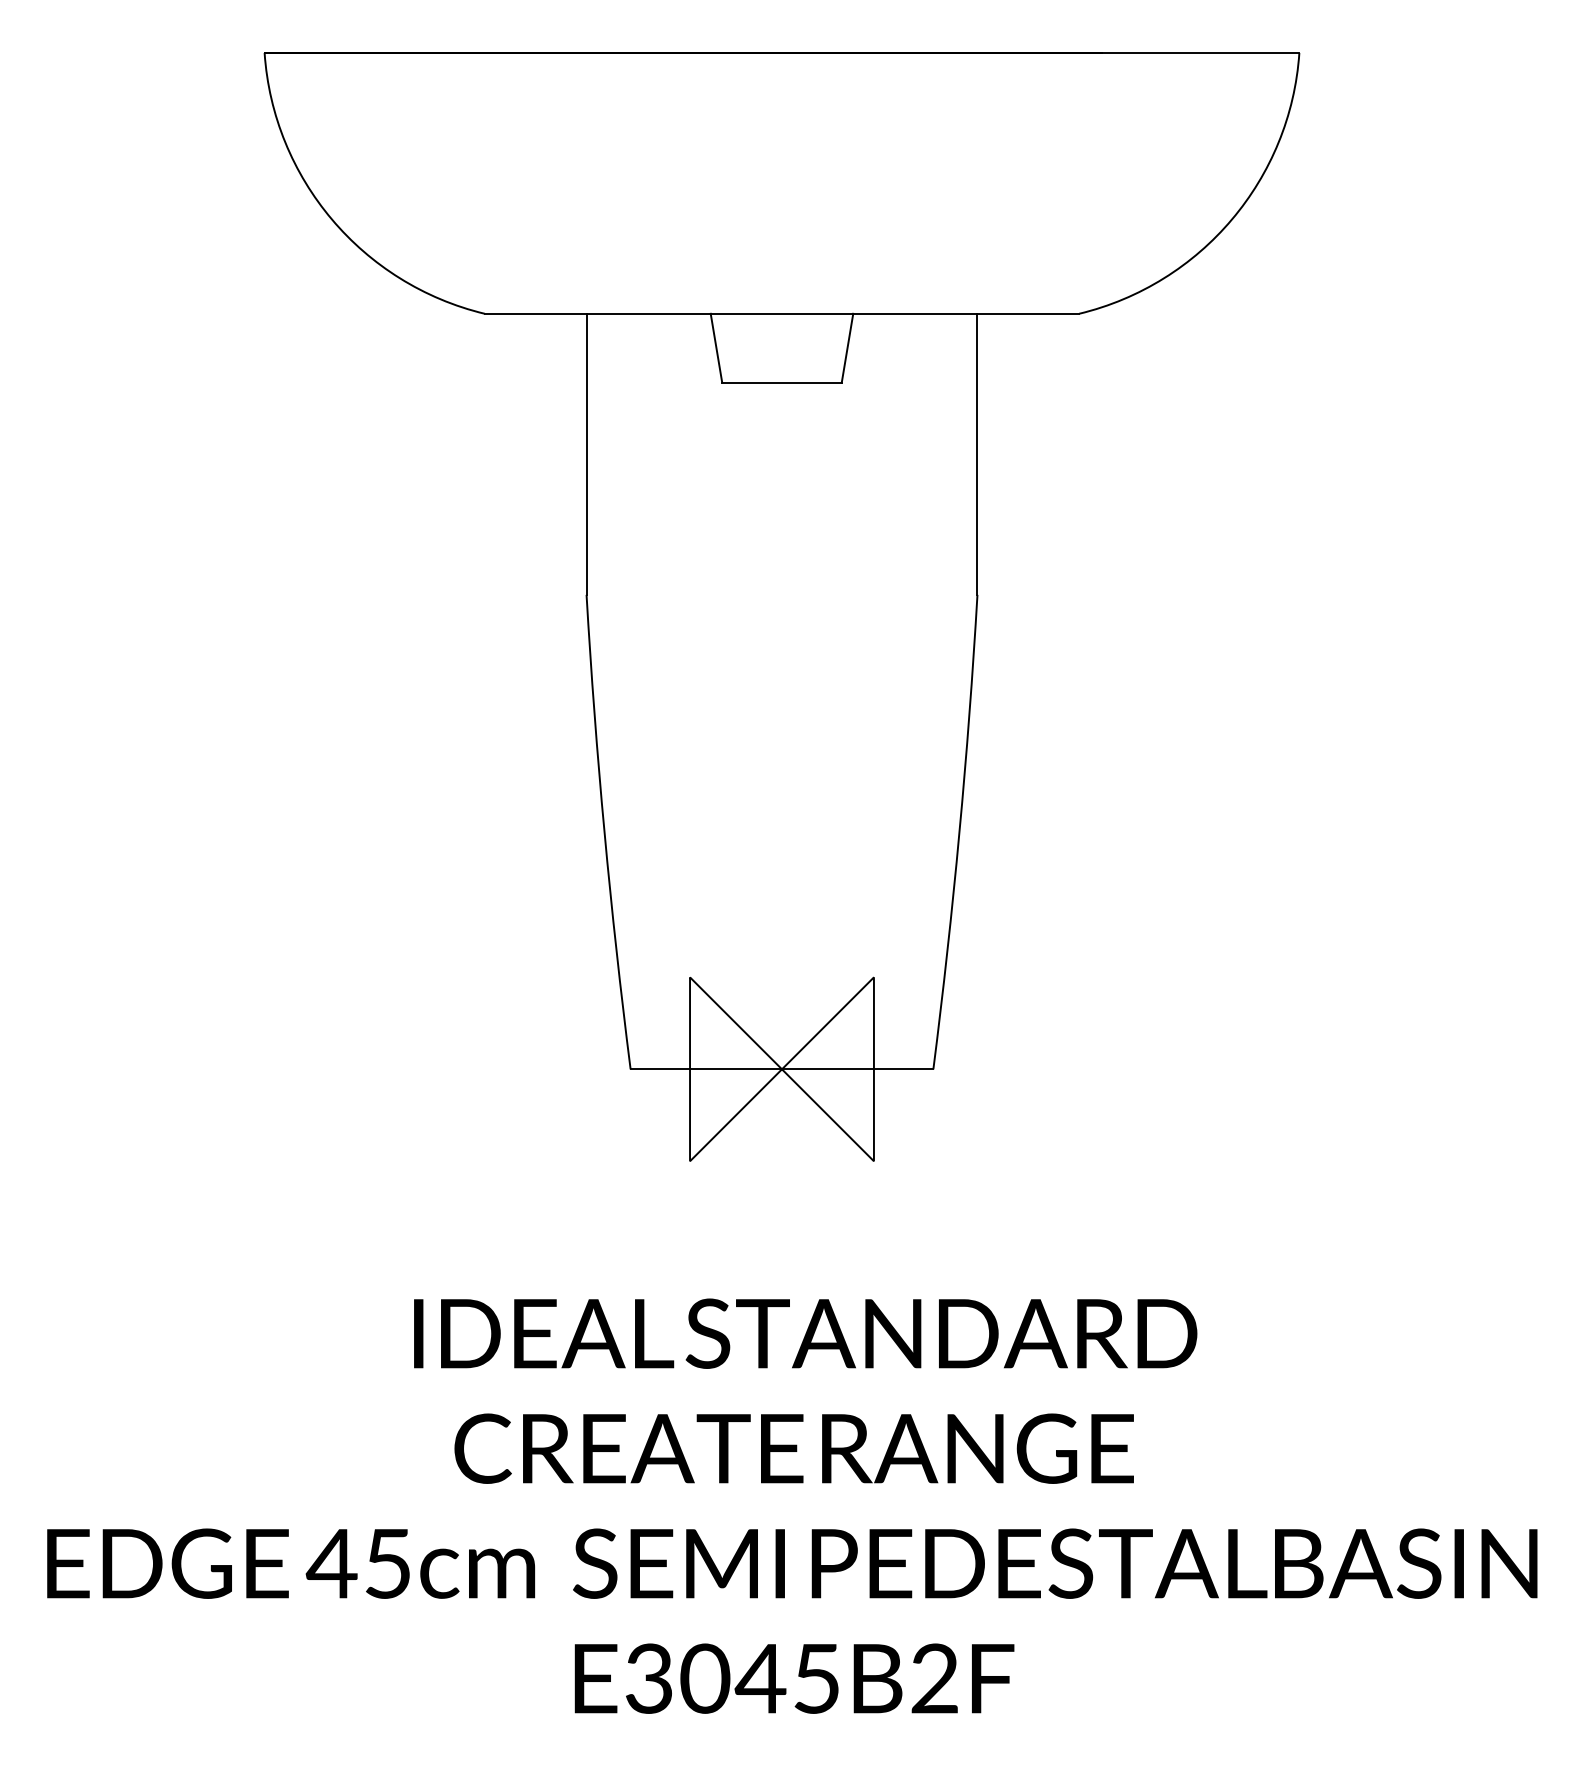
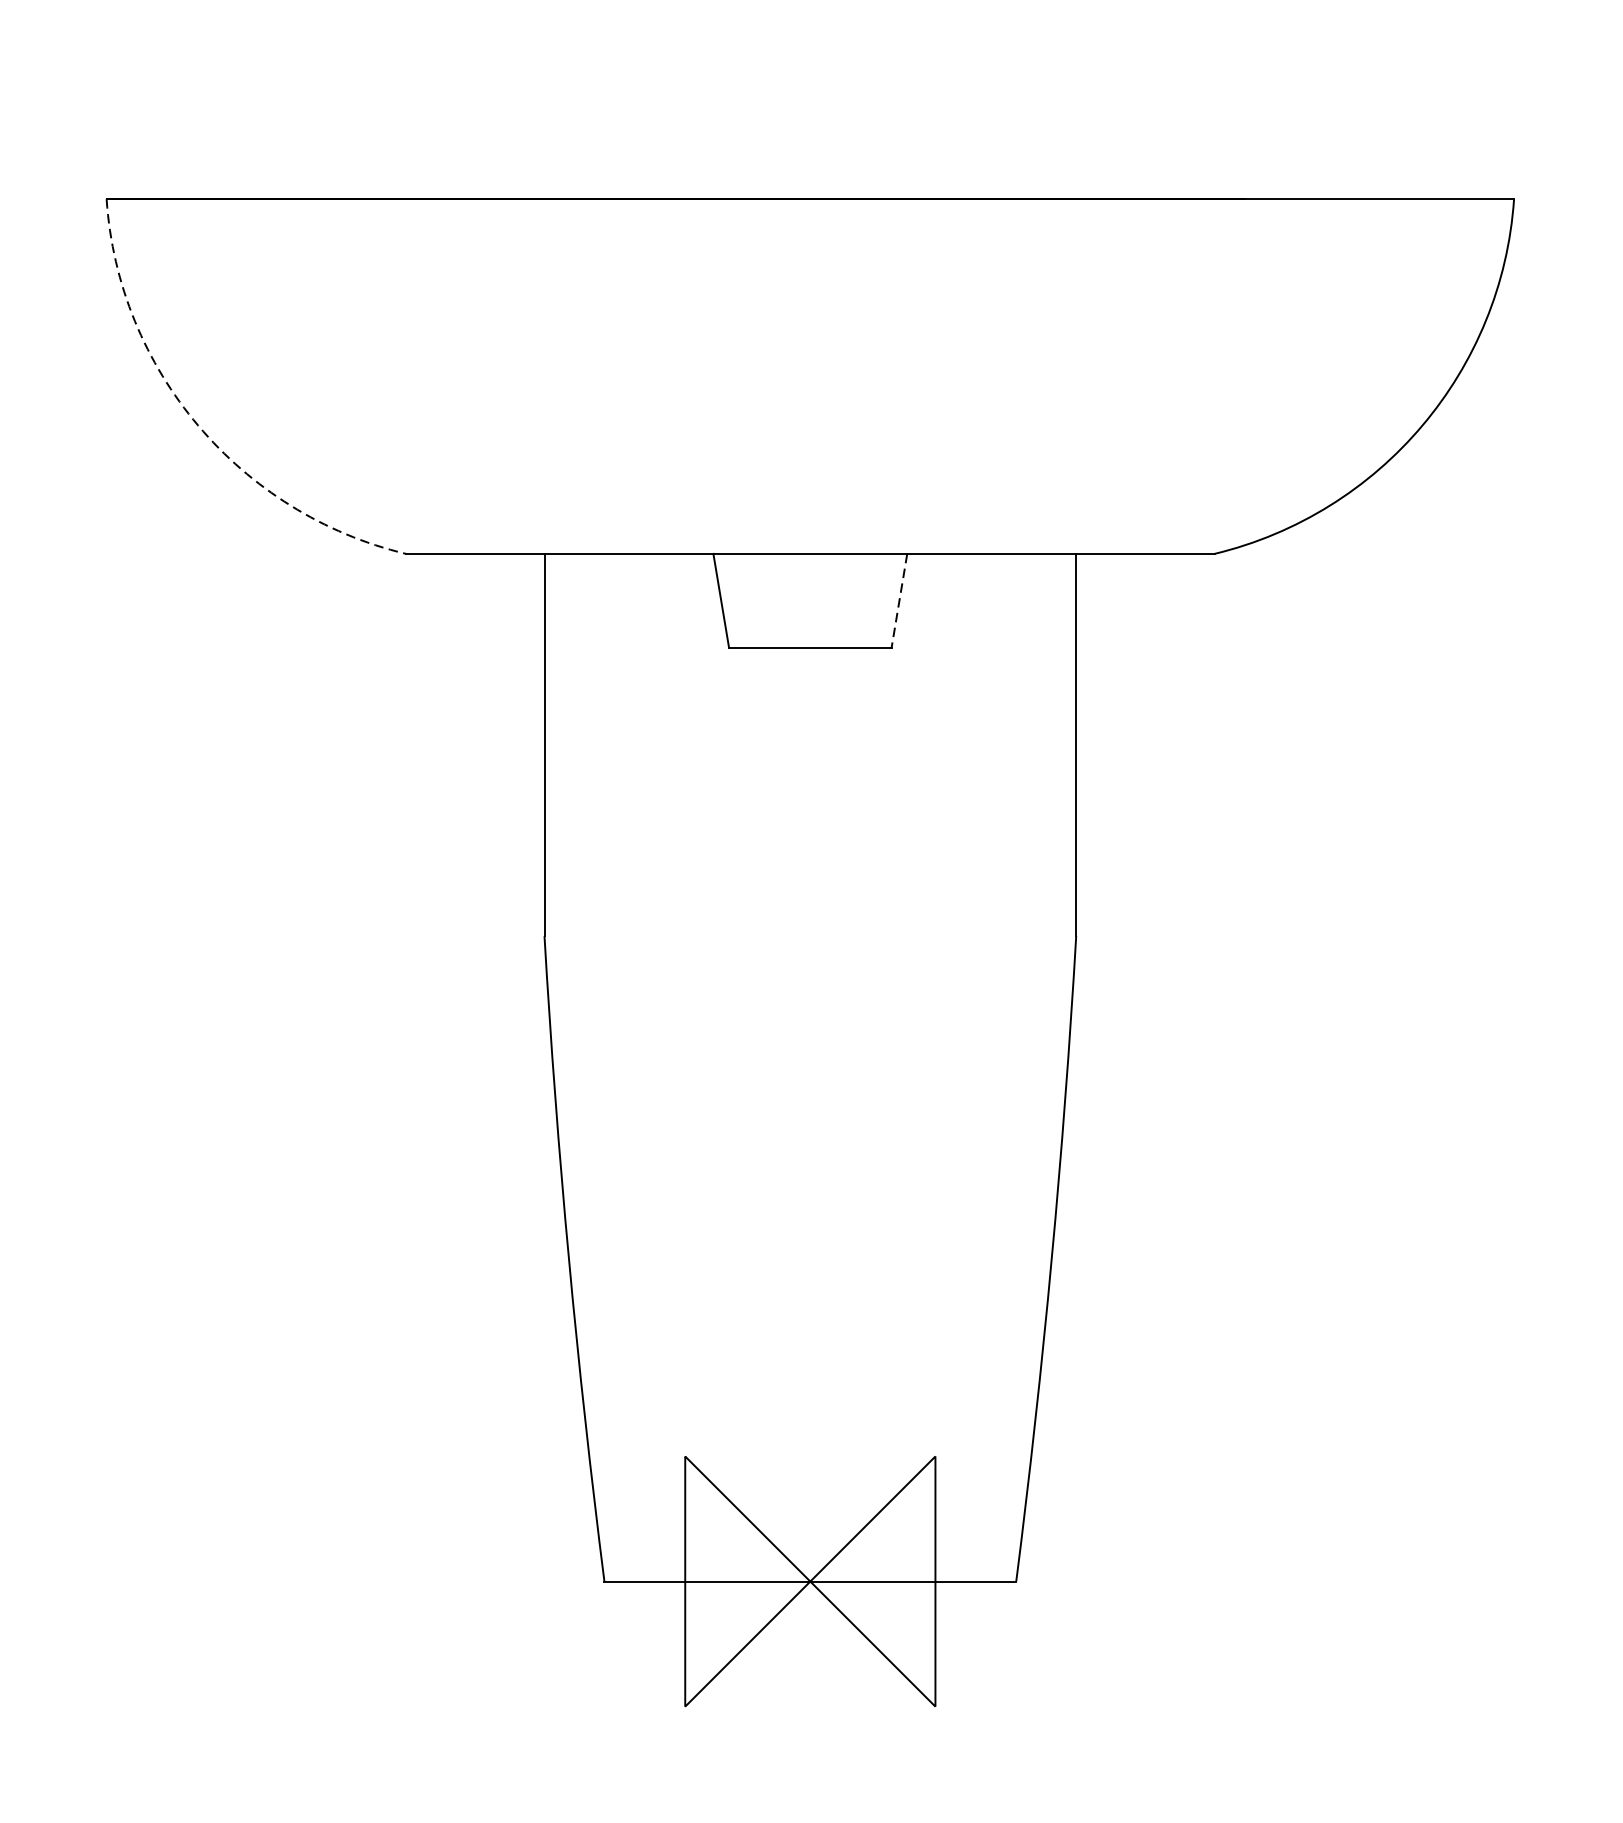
arc: (331, 219) -> (197, 425), solid -> dashed
line: (847, 348) -> (899, 601), solid -> dashed

